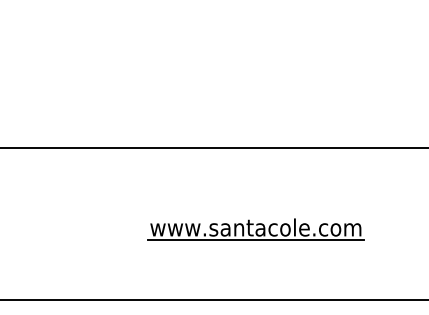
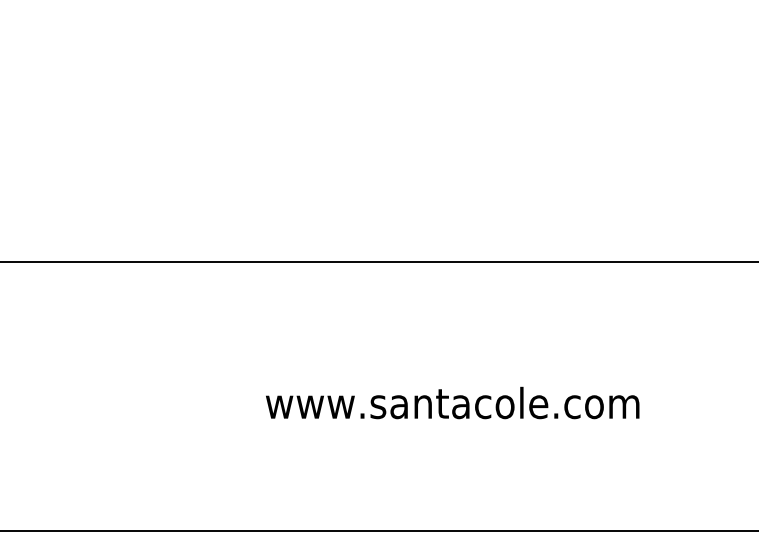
line: (255, 240) -> (452, 425), removed

